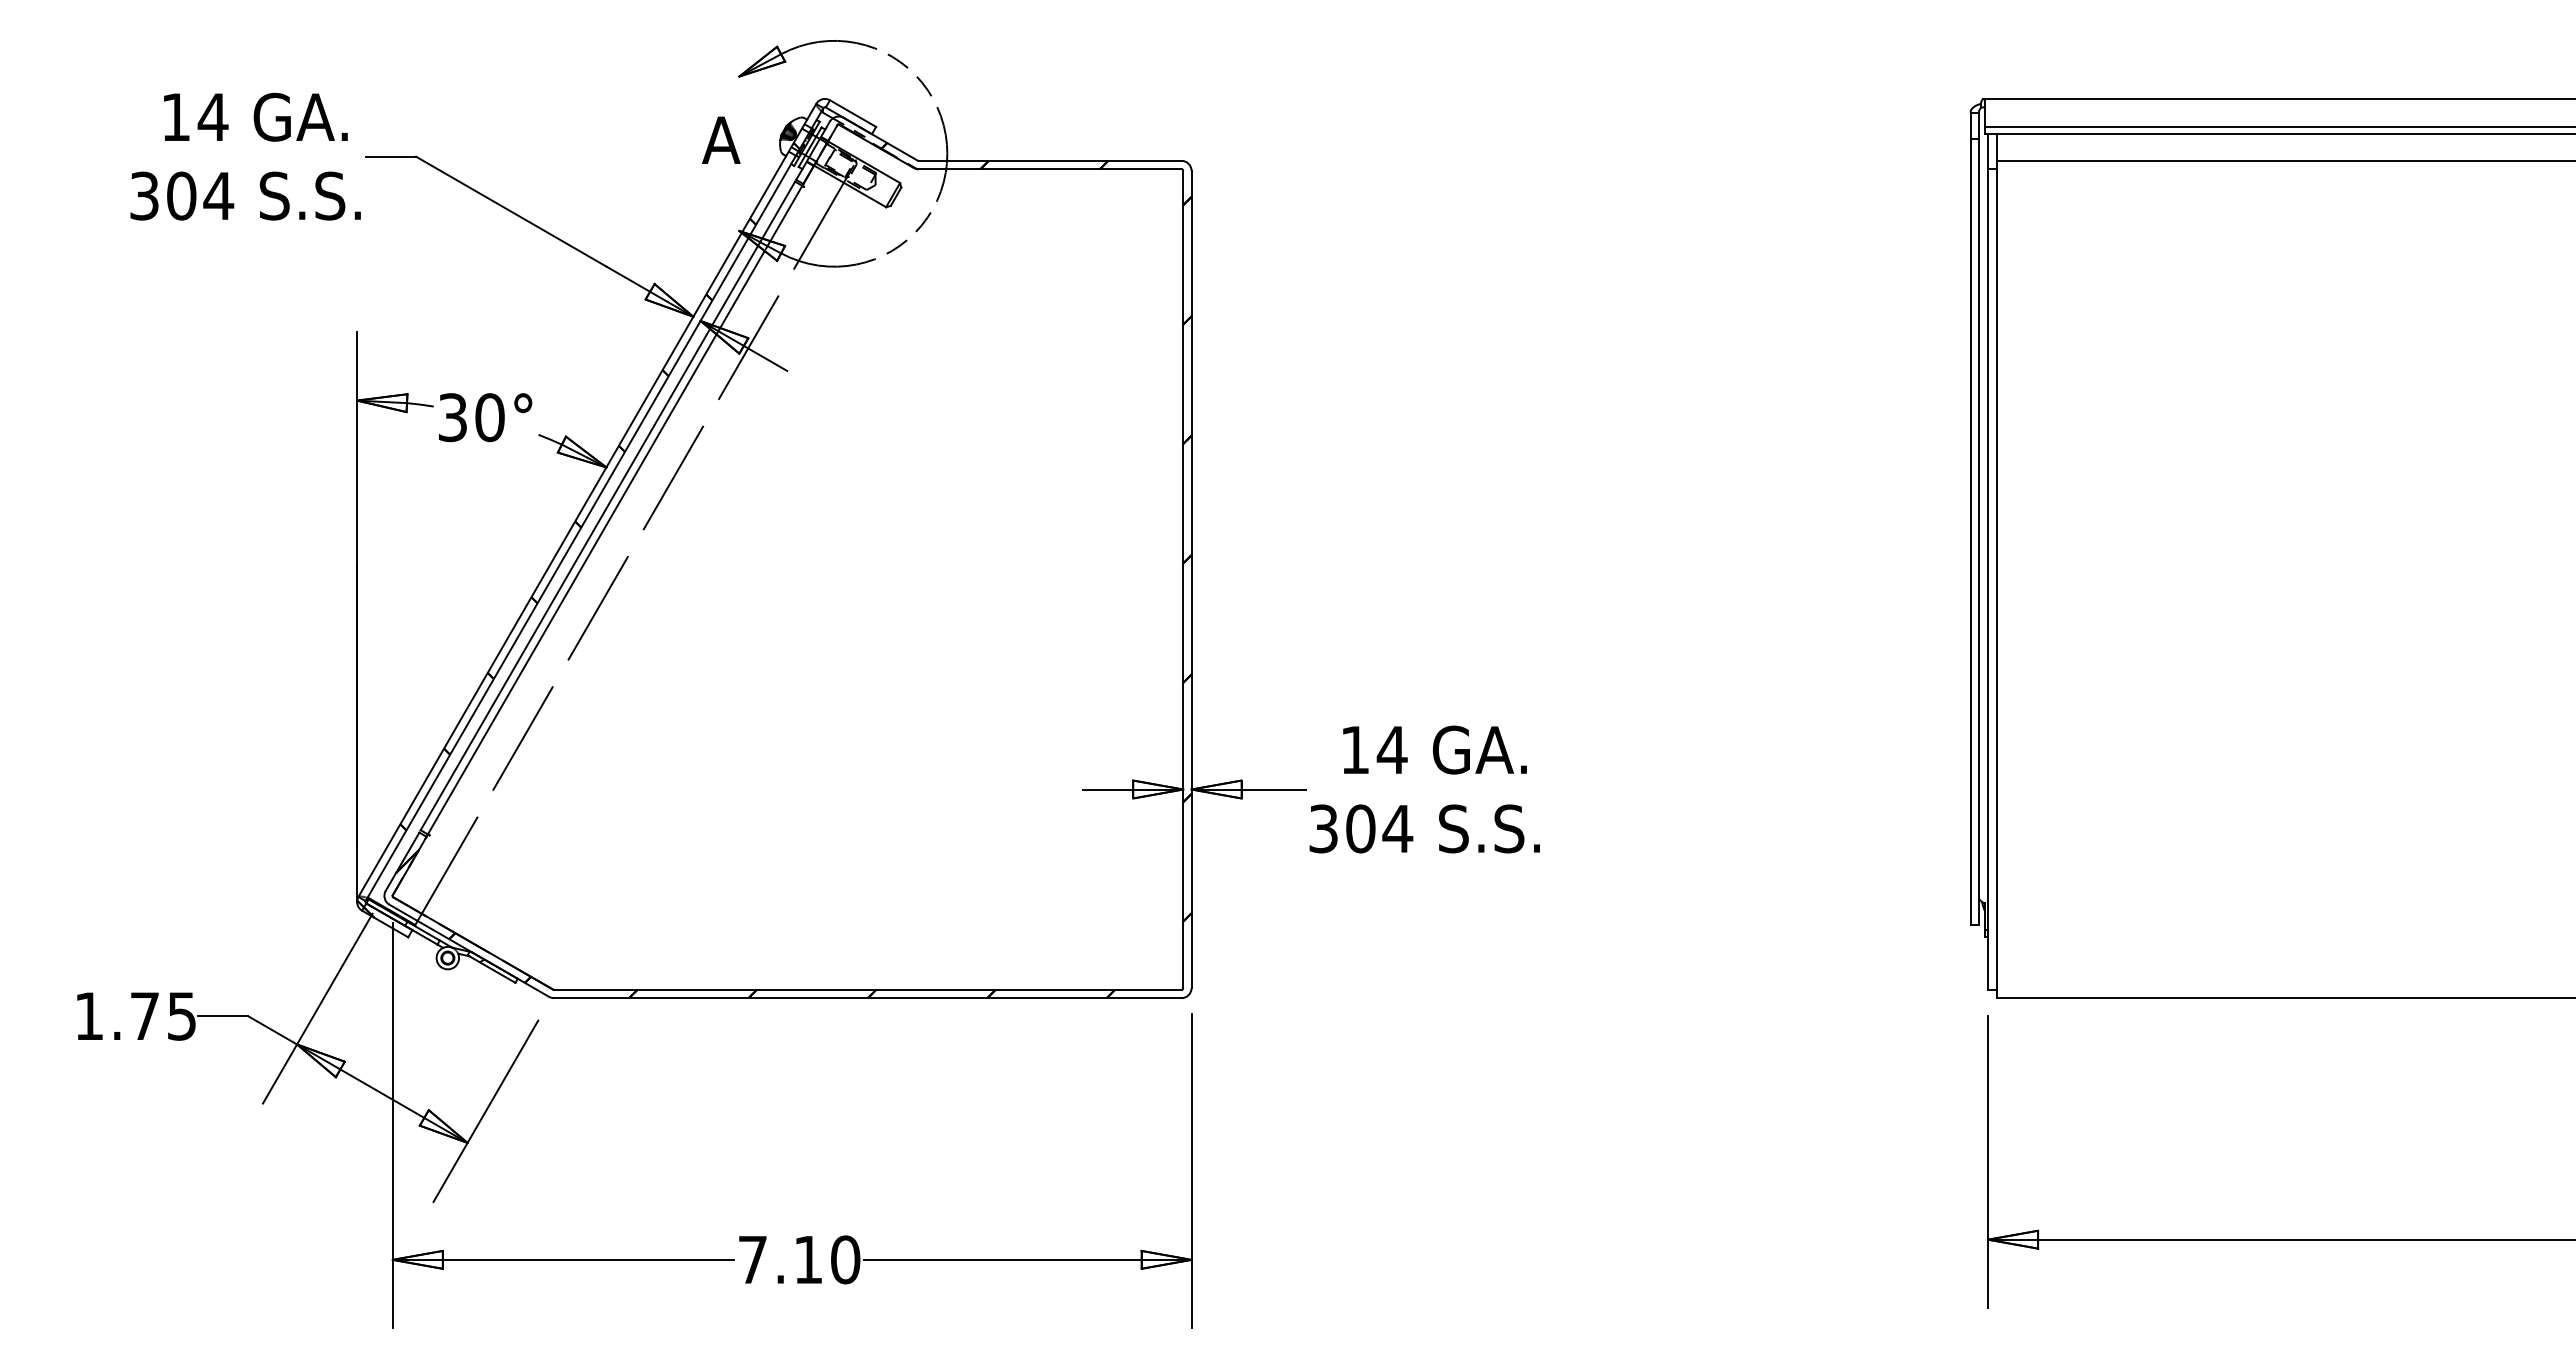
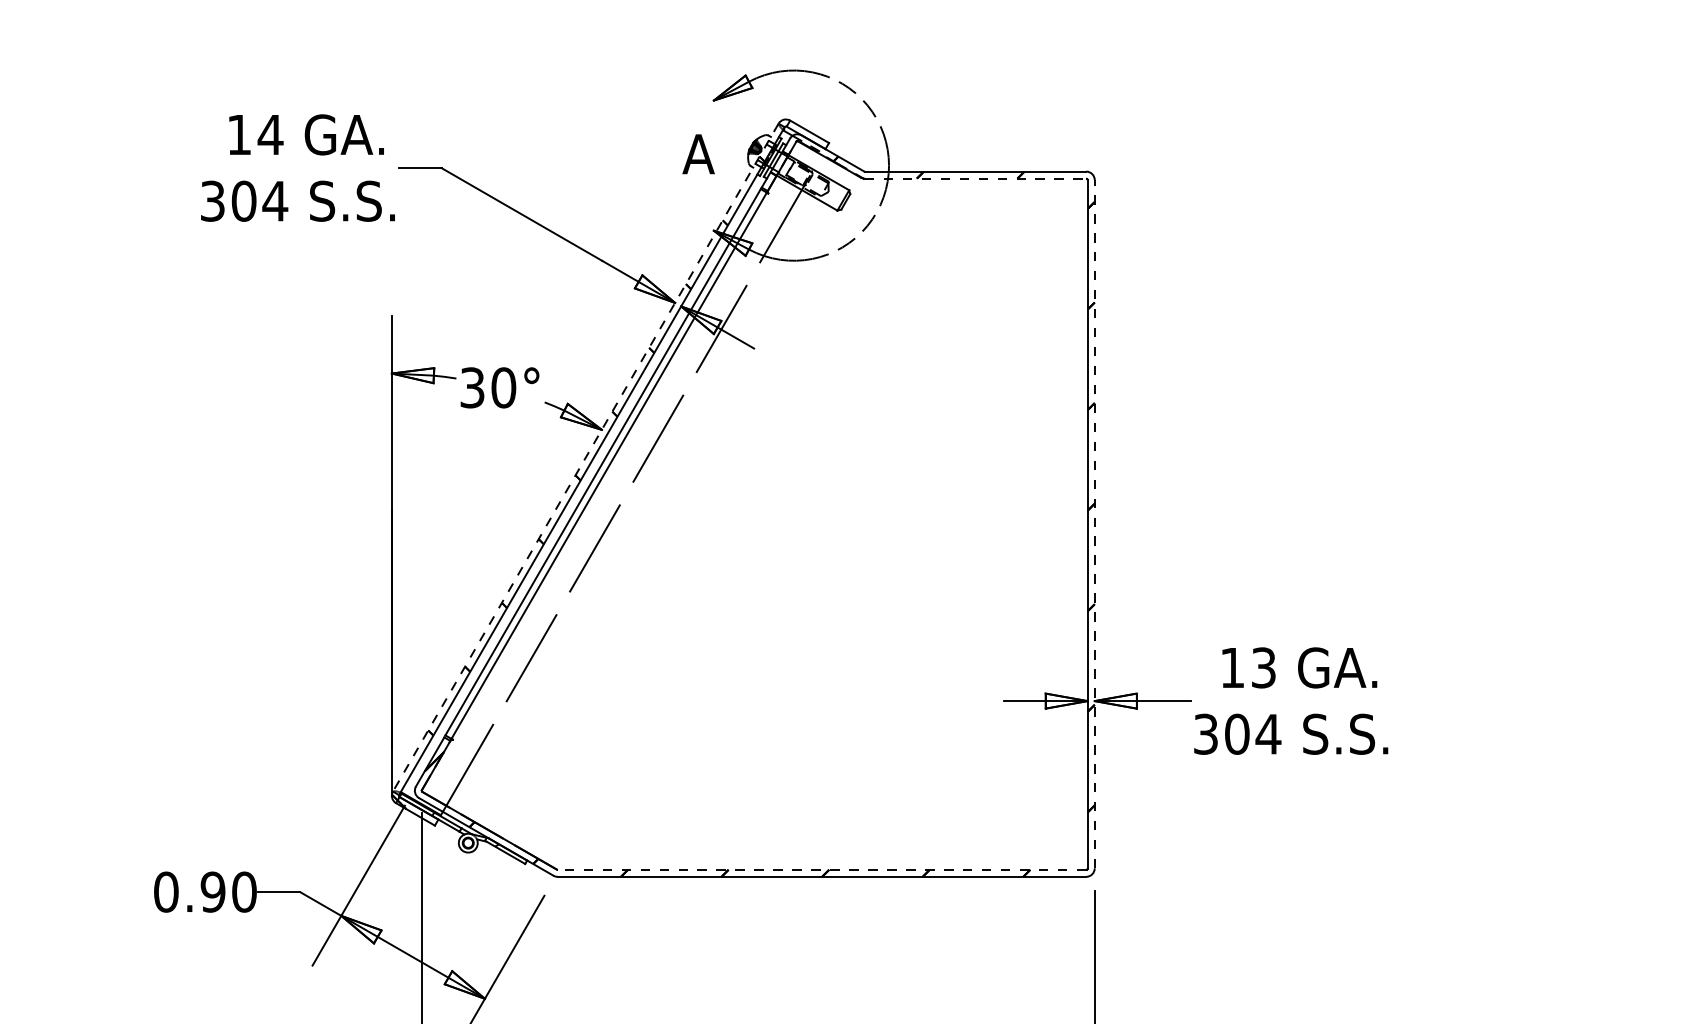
line: (1050, 169) -> (975, 178), solid -> dashed
line: (587, 500) -> (585, 457), solid -> dashed
line: (1191, 579) -> (1094, 524), solid -> dashed
text: (1391, 749) -> (1263, 667), 14 -> 13
line: (867, 989) -> (821, 869), solid -> dashed
text: (135, 1015) -> (205, 891), 1.75 -> 0.90

